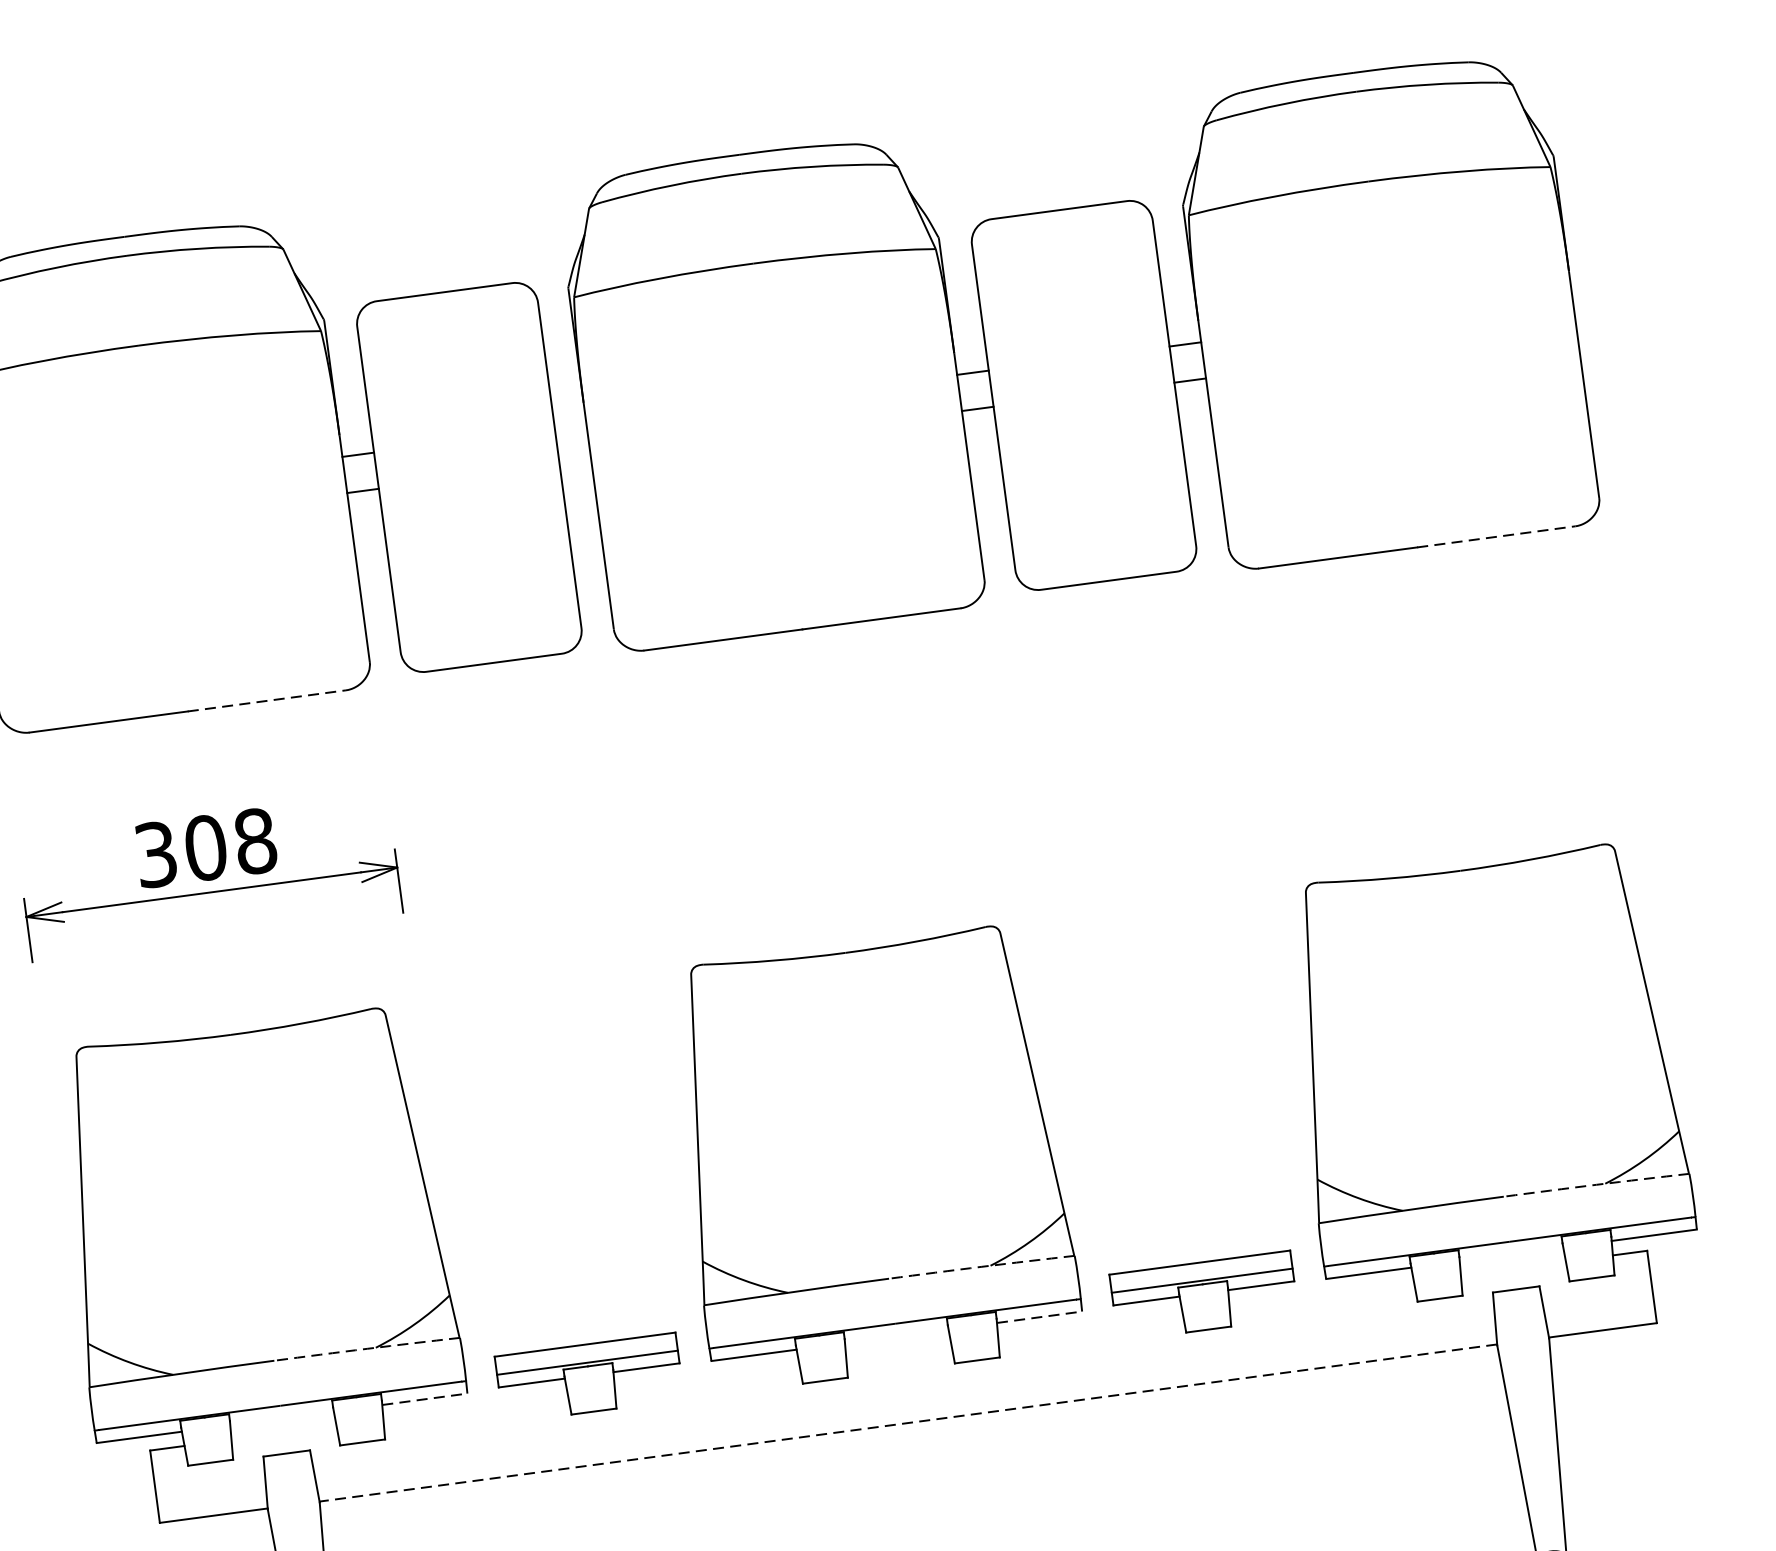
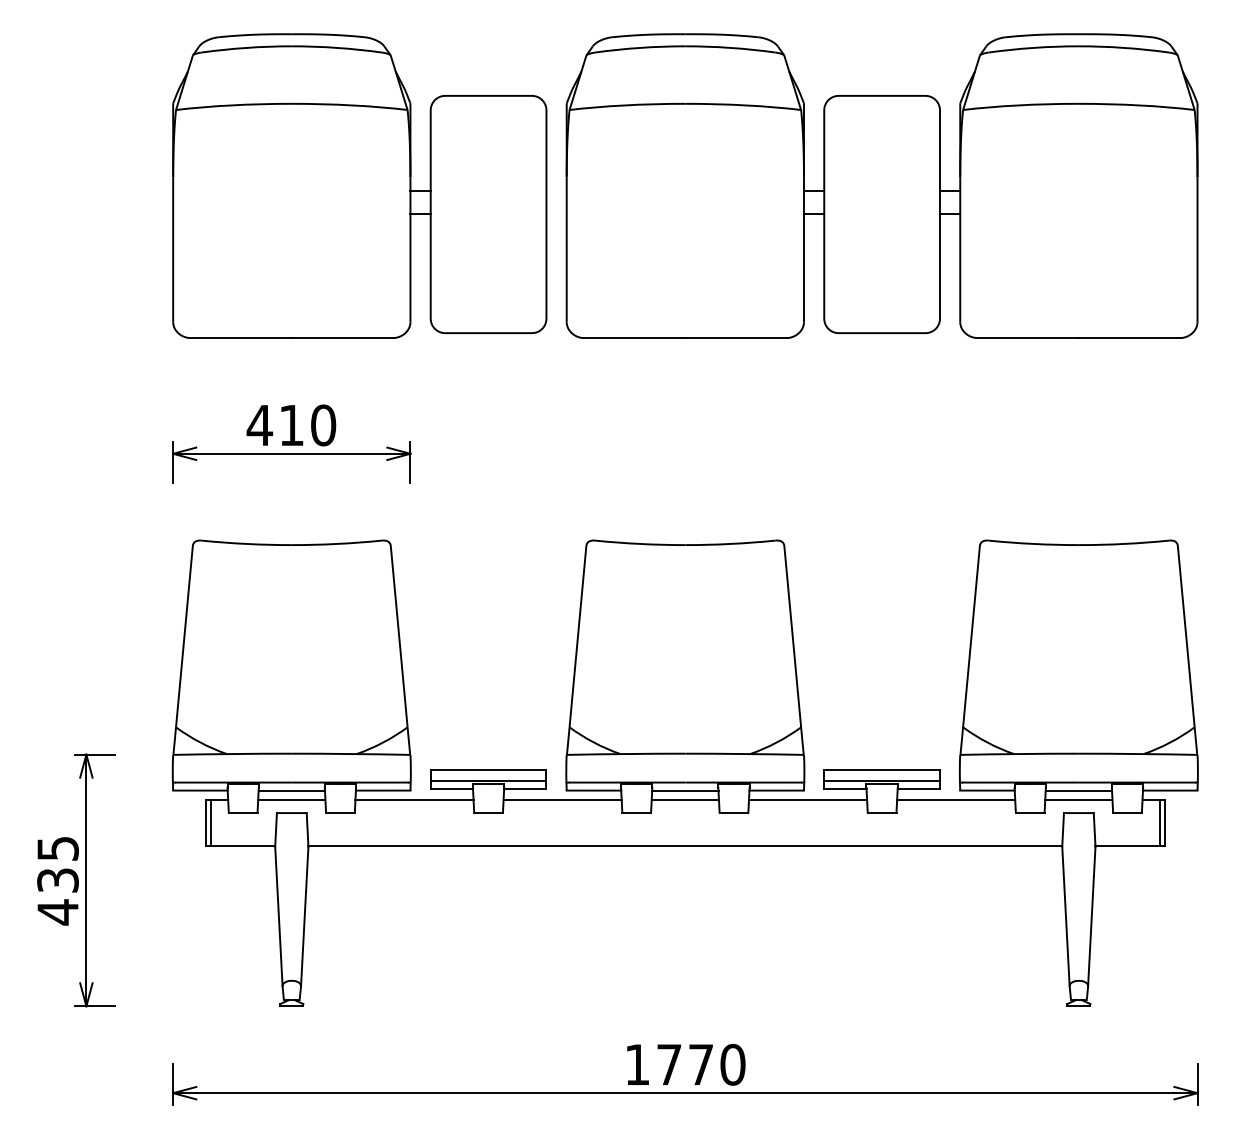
line: (1496, 537) -> (1129, 338), dashed -> solid
line: (267, 701) -> (342, 338), dashed -> solid
text: (205, 848) -> (291, 425), 308 -> 410
arc: (1597, 1185) -> (1138, 754), dashed -> solid
line: (1510, 1254) -> (1078, 790), added
arc: (981, 1267) -> (744, 754), dashed -> solid
line: (1512, 1268) -> (1078, 799), added
line: (1644, 1287) -> (1159, 822), added
line: (1322, 1293) -> (956, 799), added
line: (1040, 1316) -> (777, 790), dashed -> solid
line: (1091, 1324) -> (808, 799), added
line: (897, 1336) -> (685, 790), added
arc: (367, 1349) -> (351, 754), dashed -> solid
line: (897, 1350) -> (684, 799), added
line: (706, 1375) -> (562, 799), added
line: (425, 1399) -> (383, 790), dashed -> solid
line: (475, 1406) -> (414, 799), added
line: (281, 1418) -> (291, 790), added
line: (908, 1423) -> (685, 846), dashed -> solid
line: (283, 1432) -> (291, 799), added
line: (161, 1485) -> (210, 822), added

